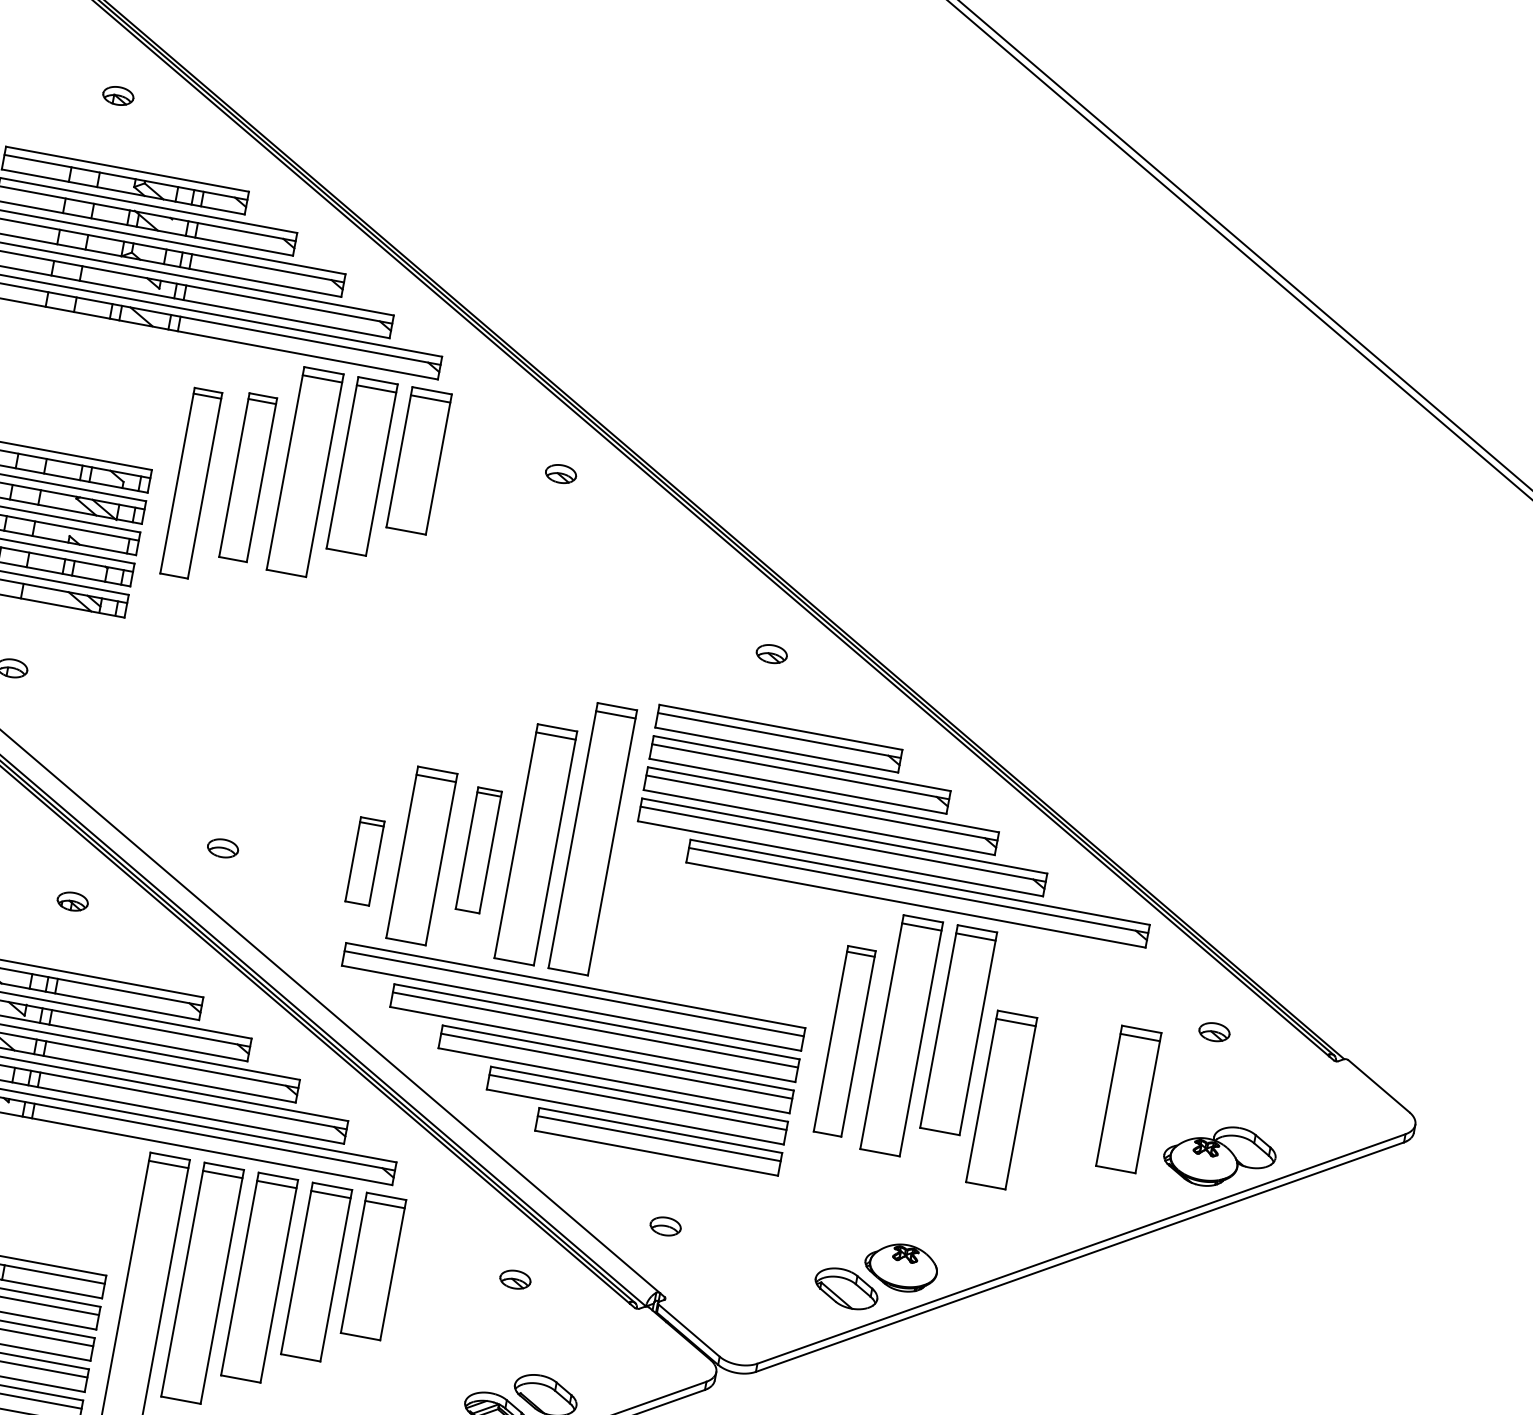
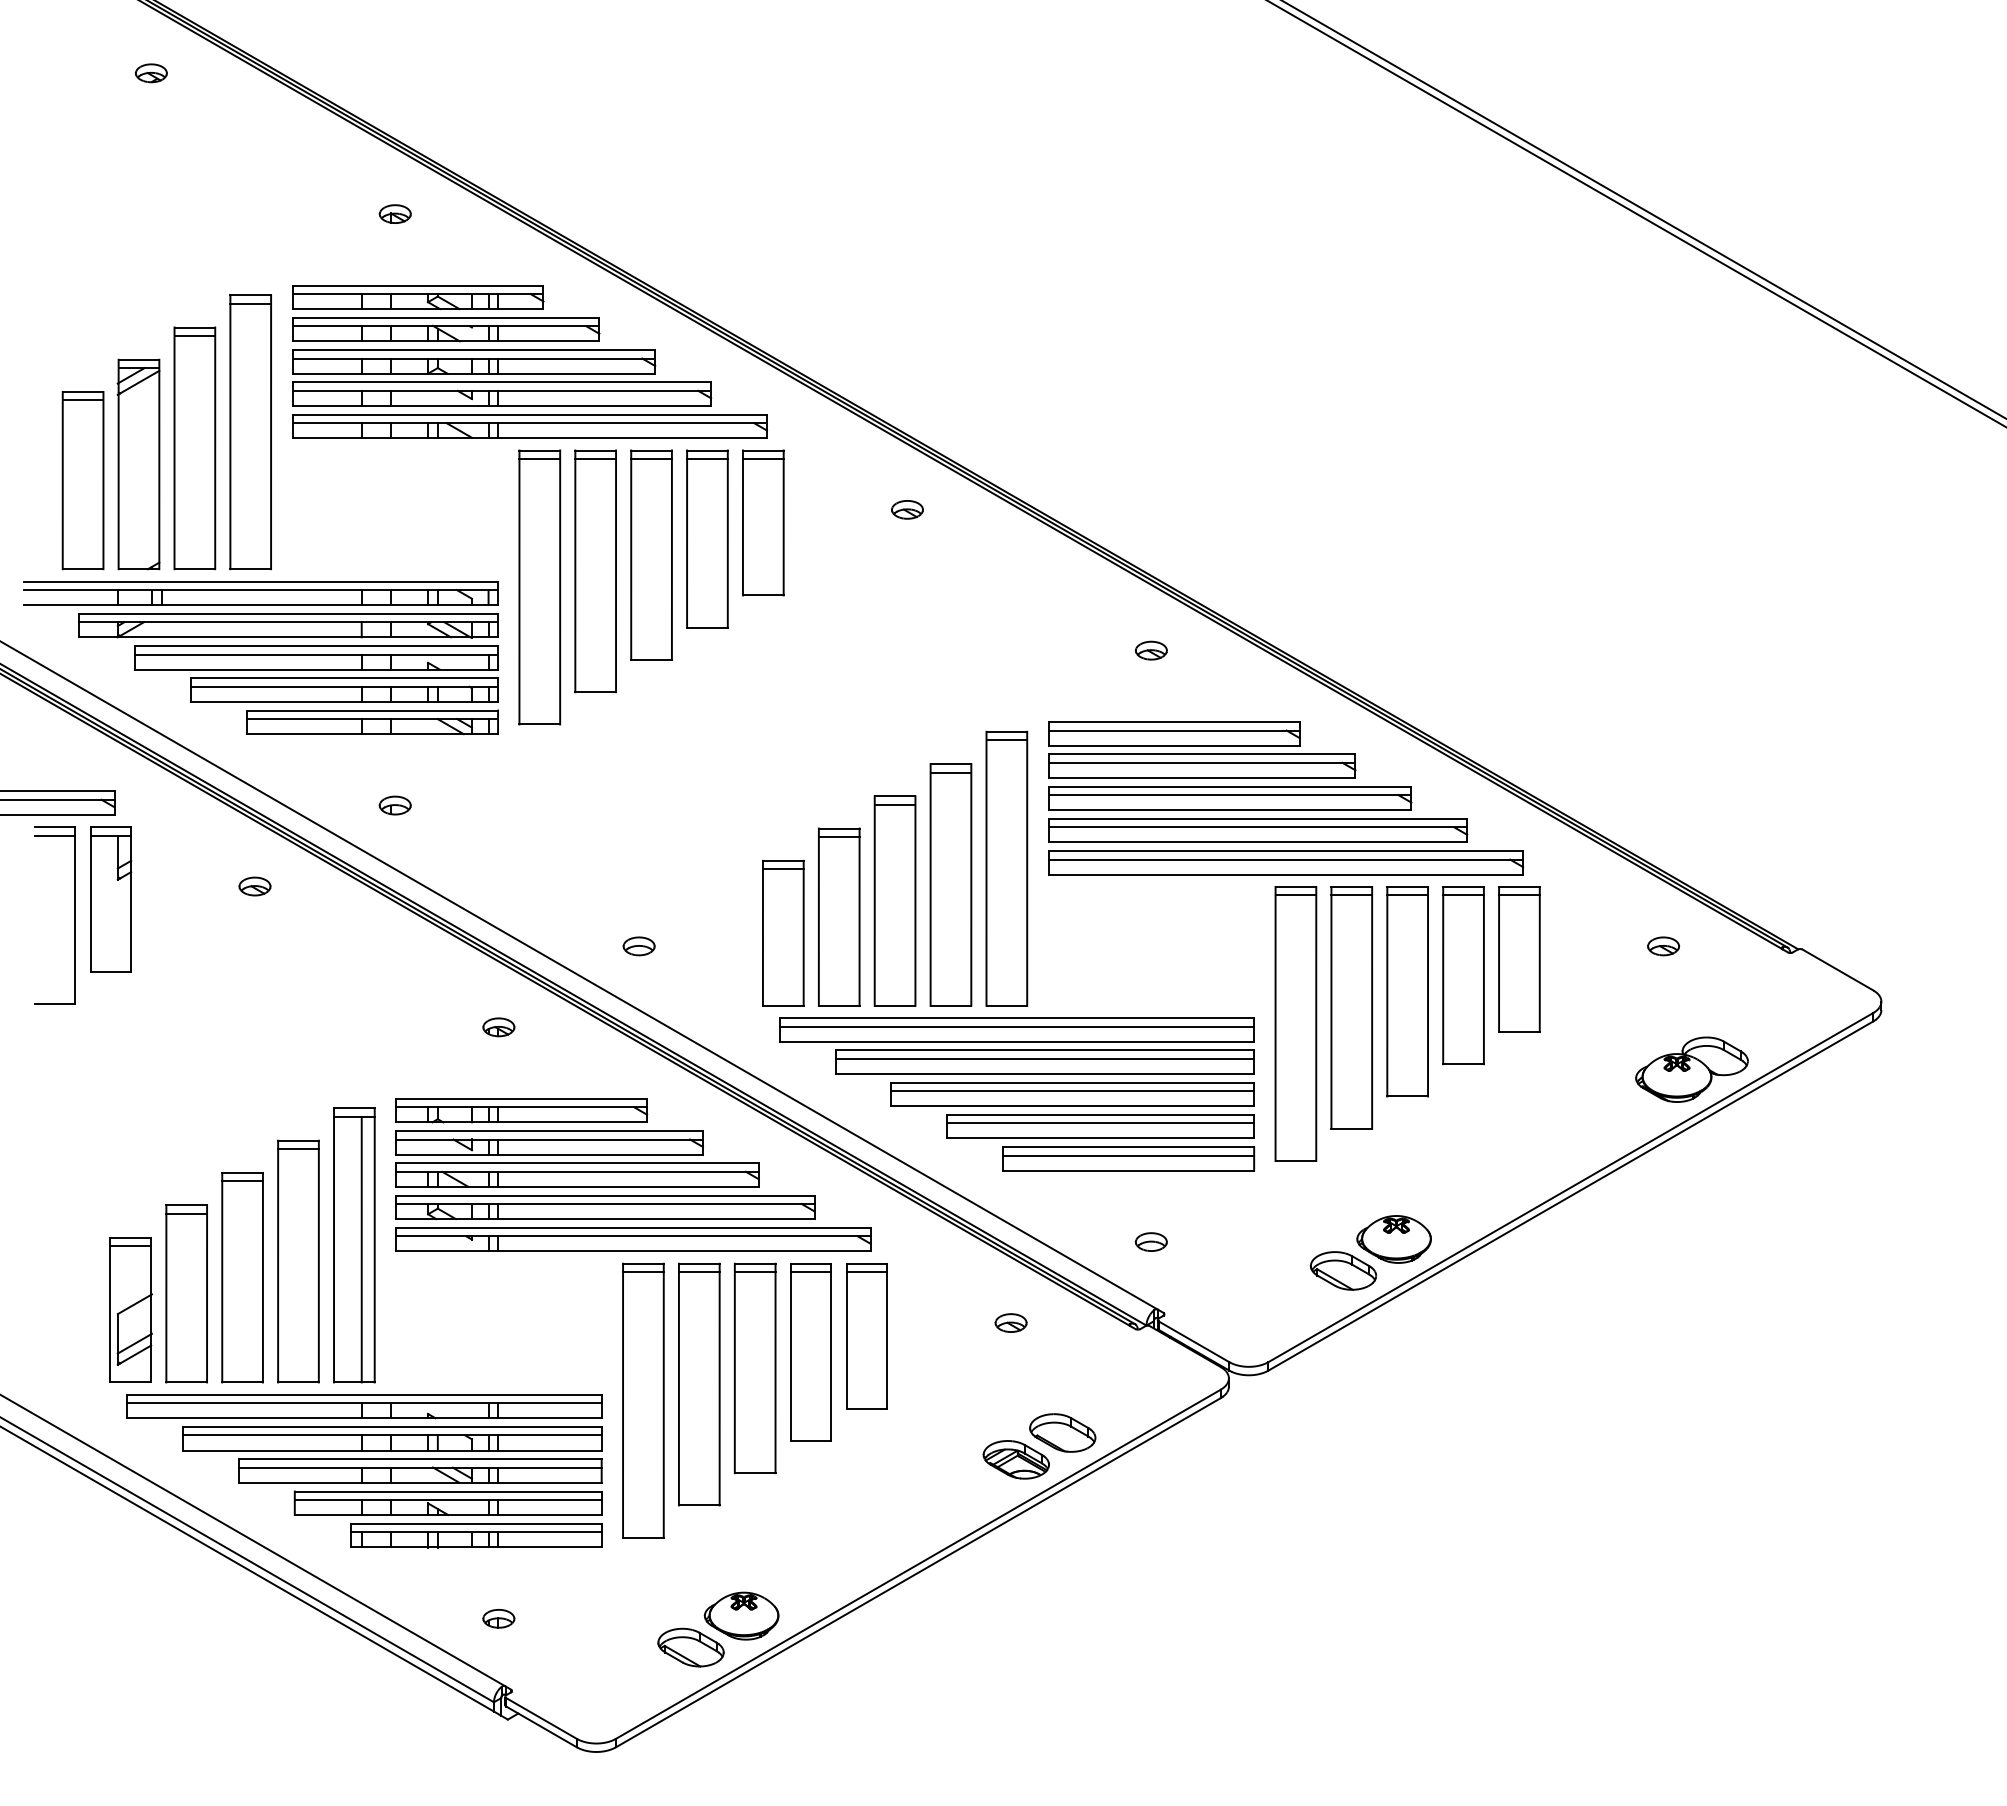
part: (248, 477) -> (595, 571), size x1.43
part: (190, 483) -> (539, 587), size x1.43
part: (478, 849) -> (894, 900), size x1.67
part: (365, 860) -> (783, 932), size x1.67
part: (918, 893) -> (1286, 862), moved
part: (844, 1040) -> (1295, 1023), size x1.43
part: (1001, 1099) -> (1463, 975), moved
part: (1128, 1099) -> (1519, 959), moved

